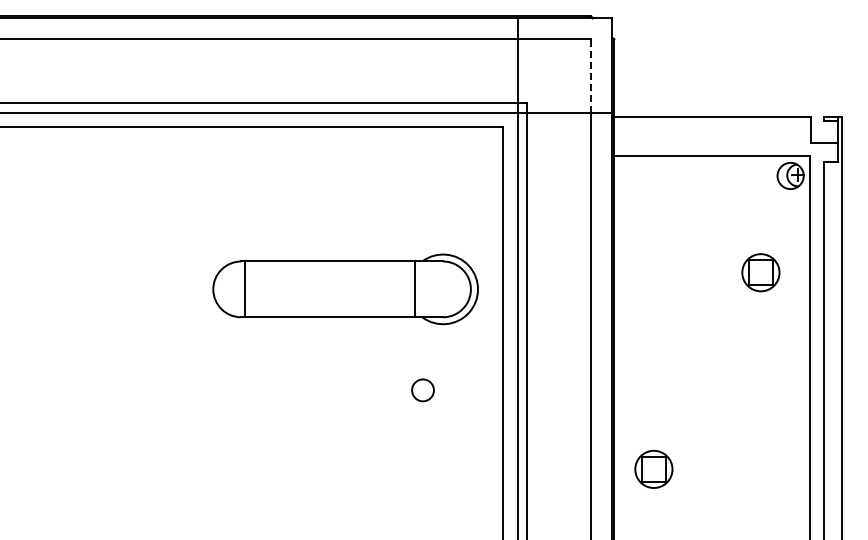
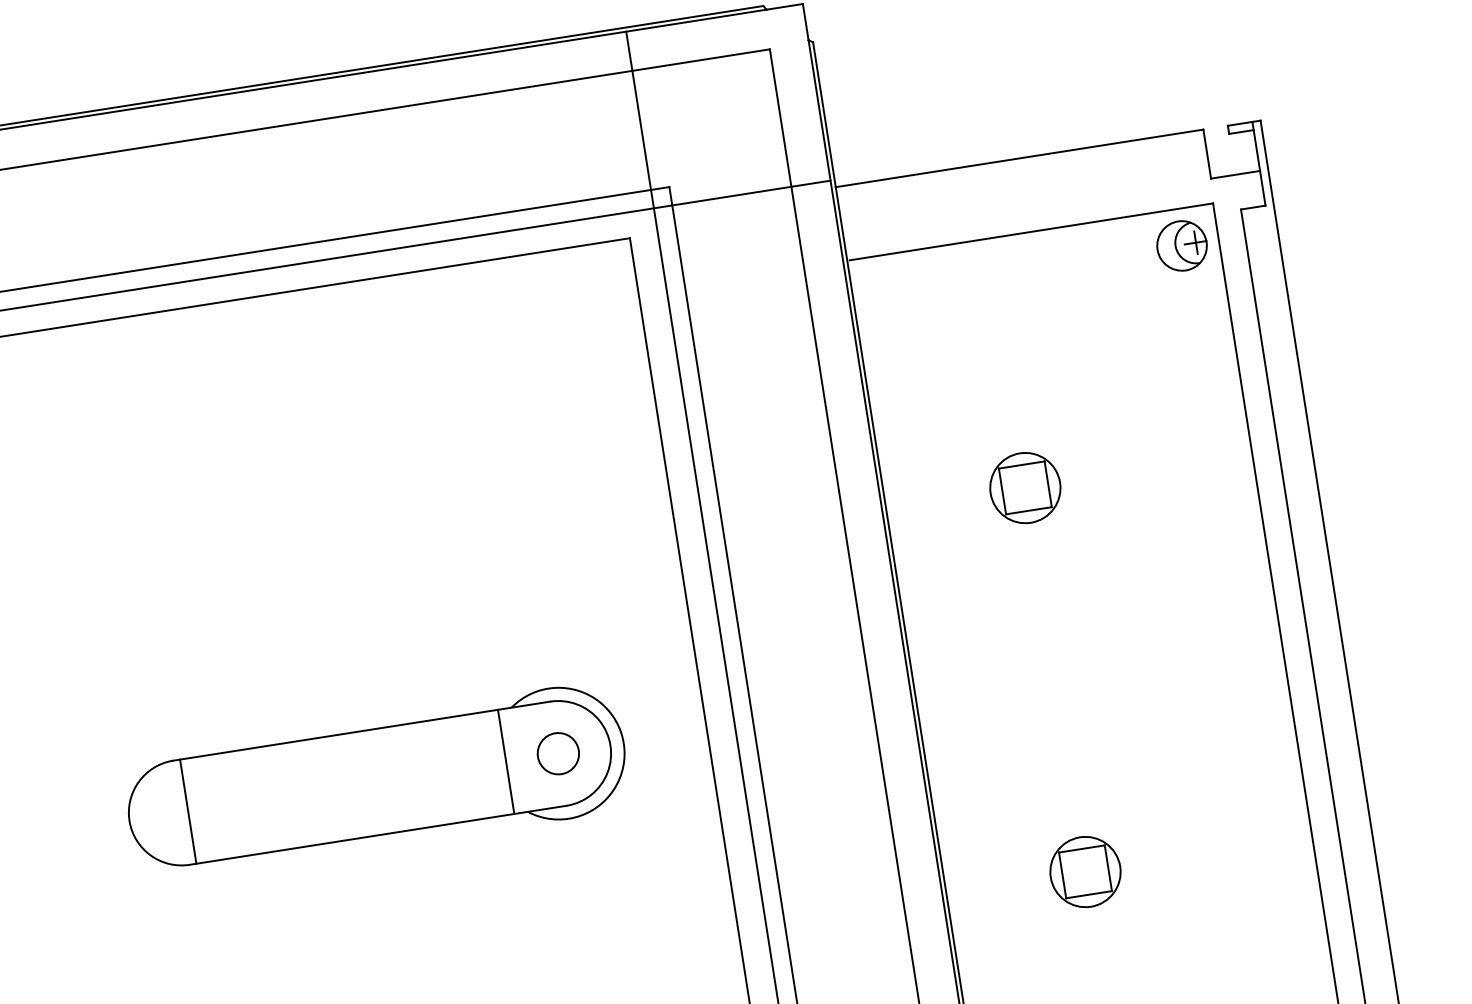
line: (591, 76) -> (781, 118), dashed -> solid
part: (760, 272) -> (1024, 487), moved
part: (345, 289) -> (376, 782), moved
part: (653, 468) -> (1084, 870), moved

